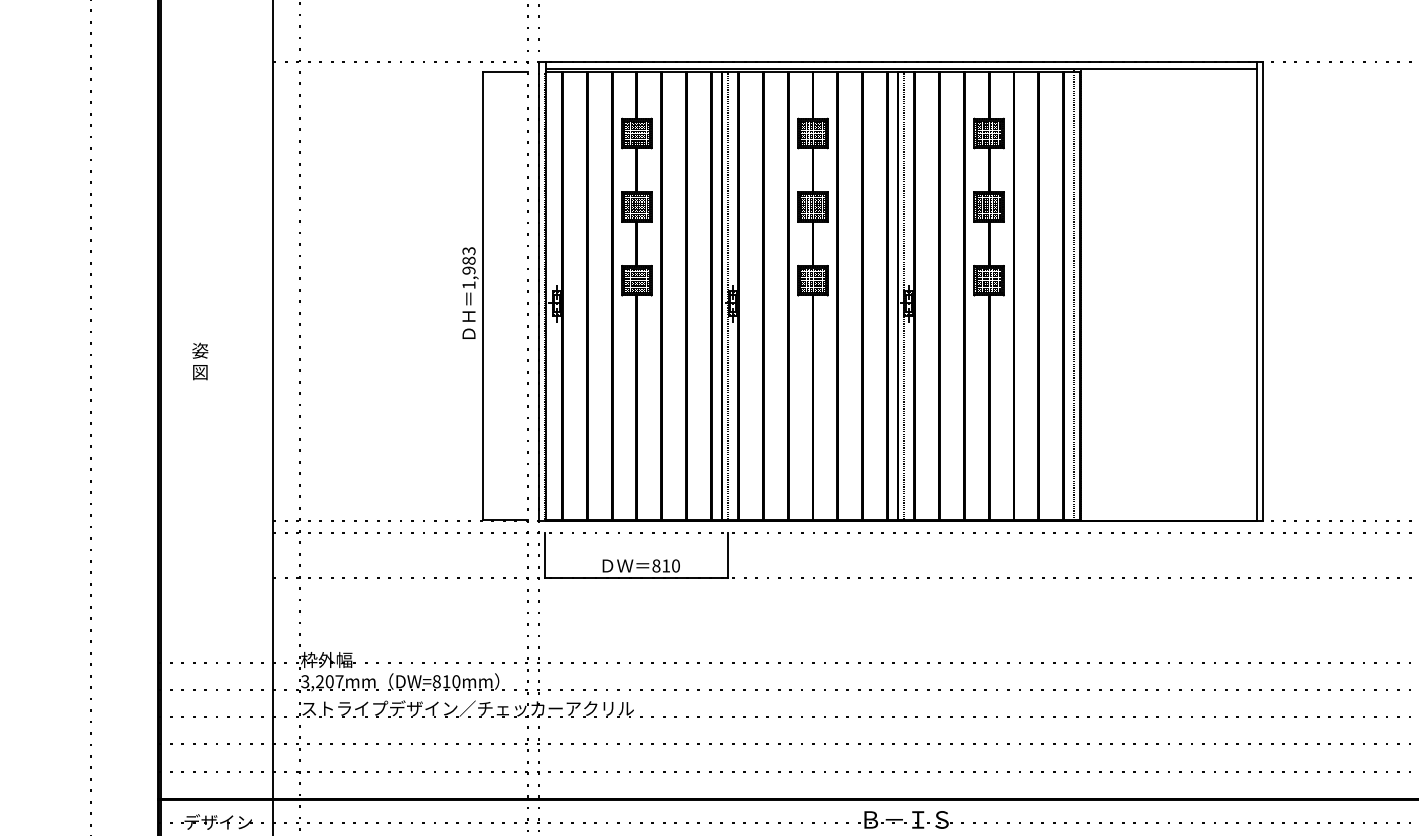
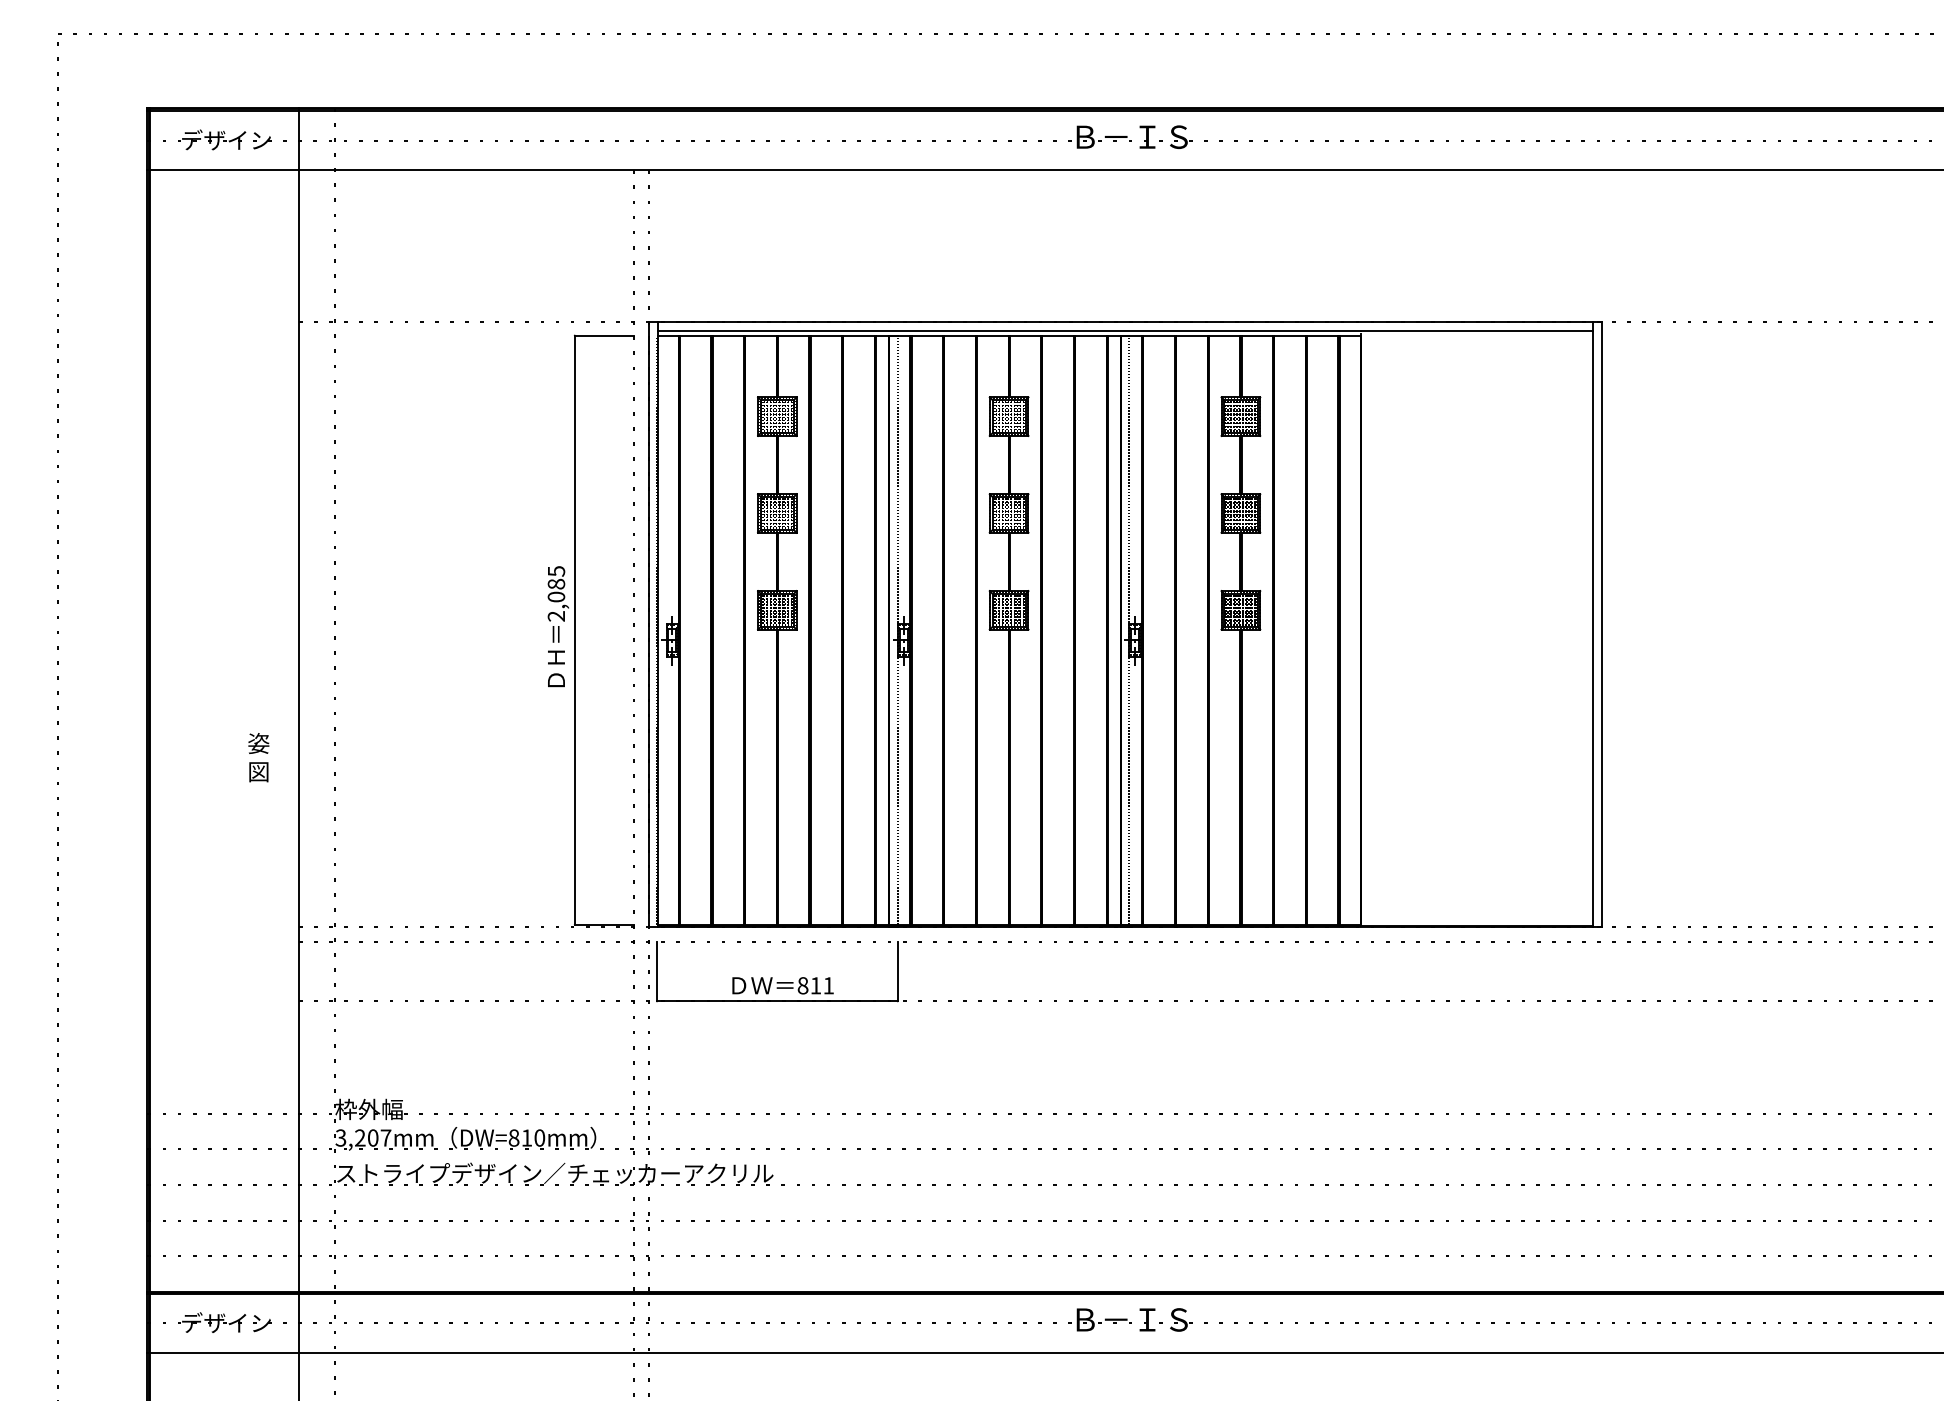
text: (469, 267) -> (556, 593), 1,983 -> 2,085
line: (1073, 294) -> (1352, 628), removed
text: (200, 361) -> (258, 757), moved
text: (675, 565) -> (828, 985), 810 -> 811

